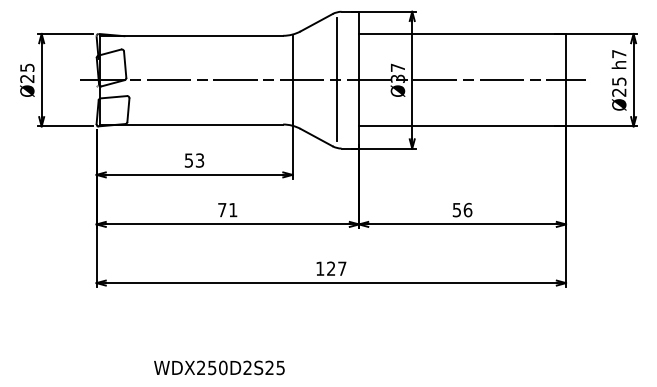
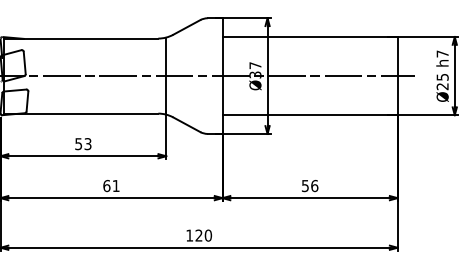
line: (336, 79) -> (203, 75), removed
text: (222, 209) -> (107, 185), 71 -> 61
text: (342, 268) -> (208, 235), 127 -> 120

